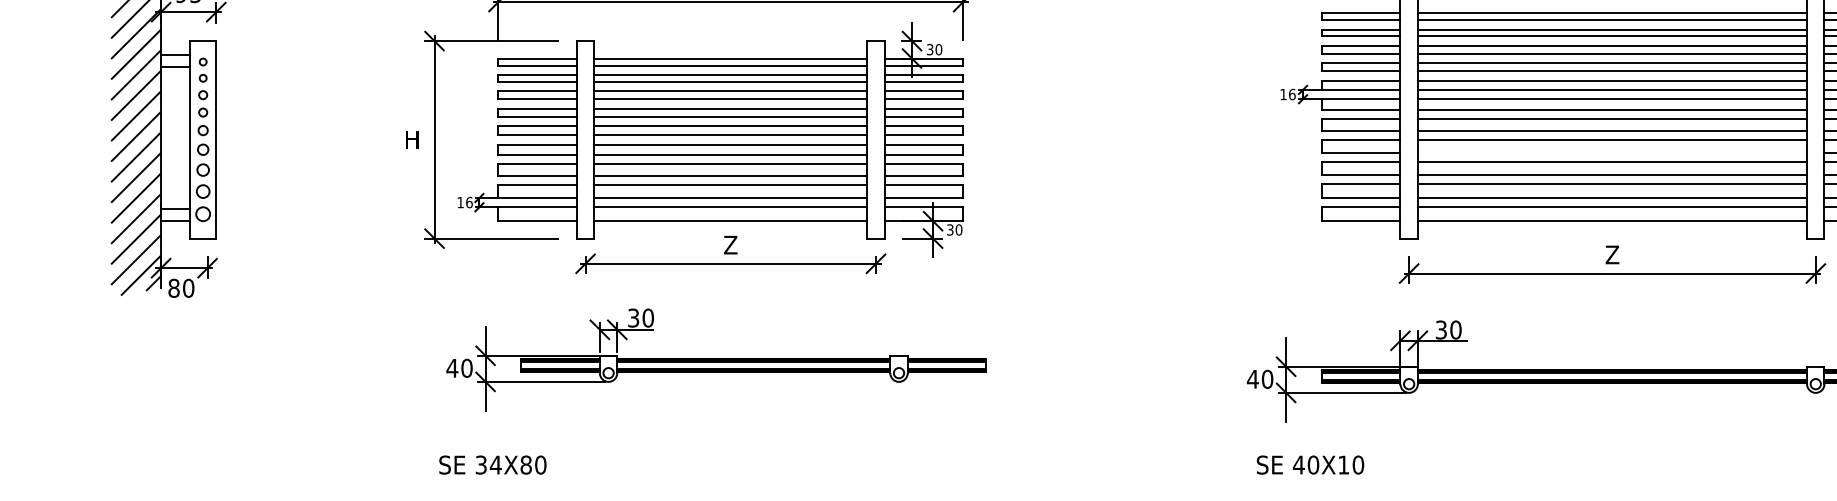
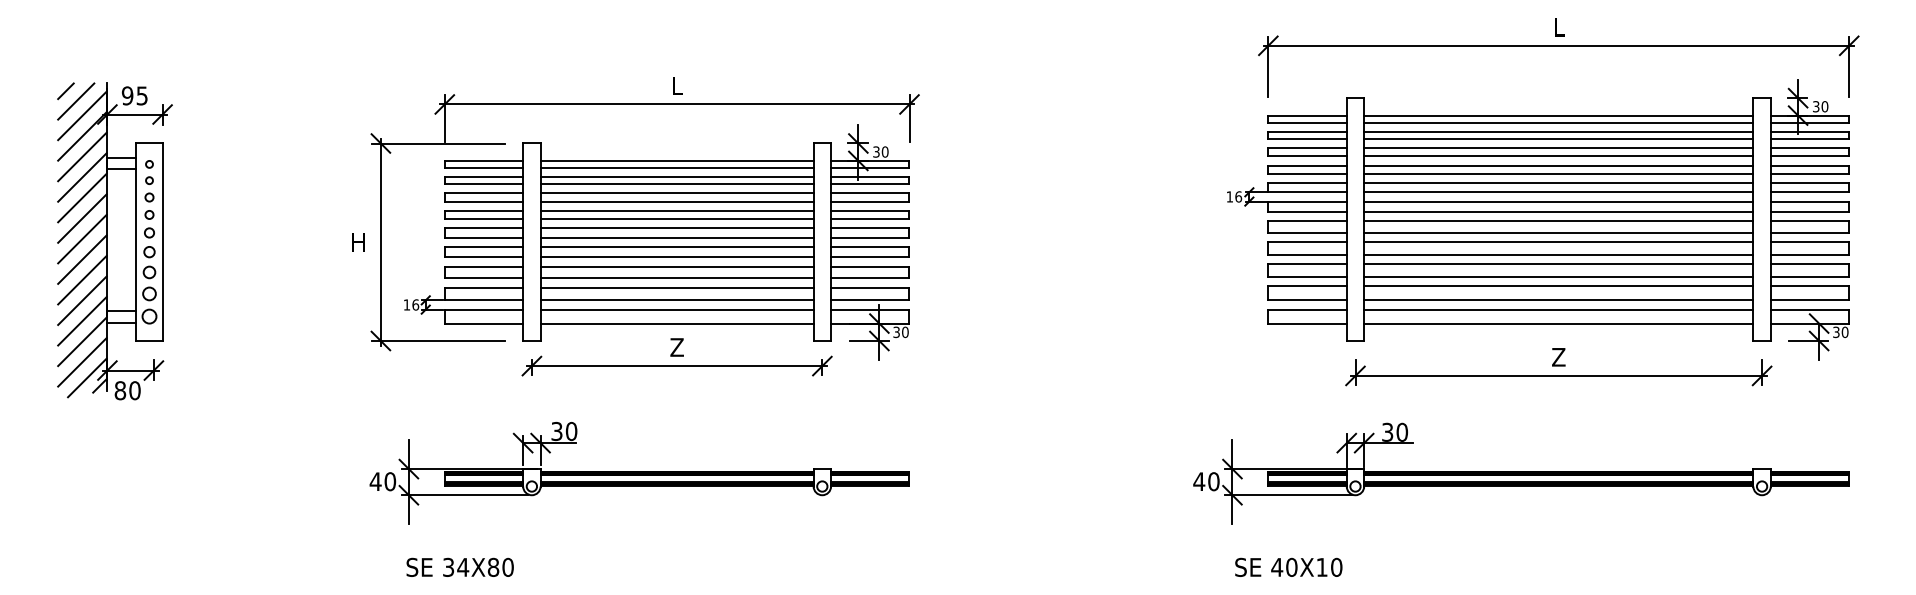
line: (1612, 153) -> (1558, 255), added
part: (716, 360) -> (639, 473), moved
text: (492, 464) -> (459, 566), moved
text: (1310, 464) -> (1288, 566), moved

